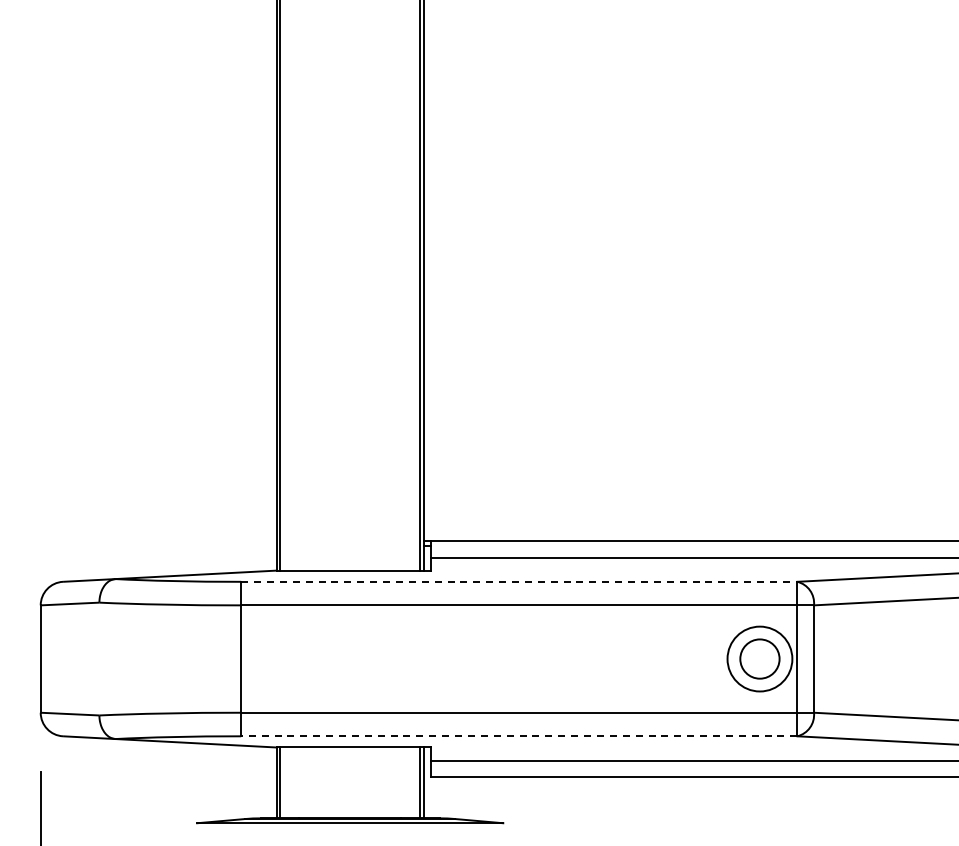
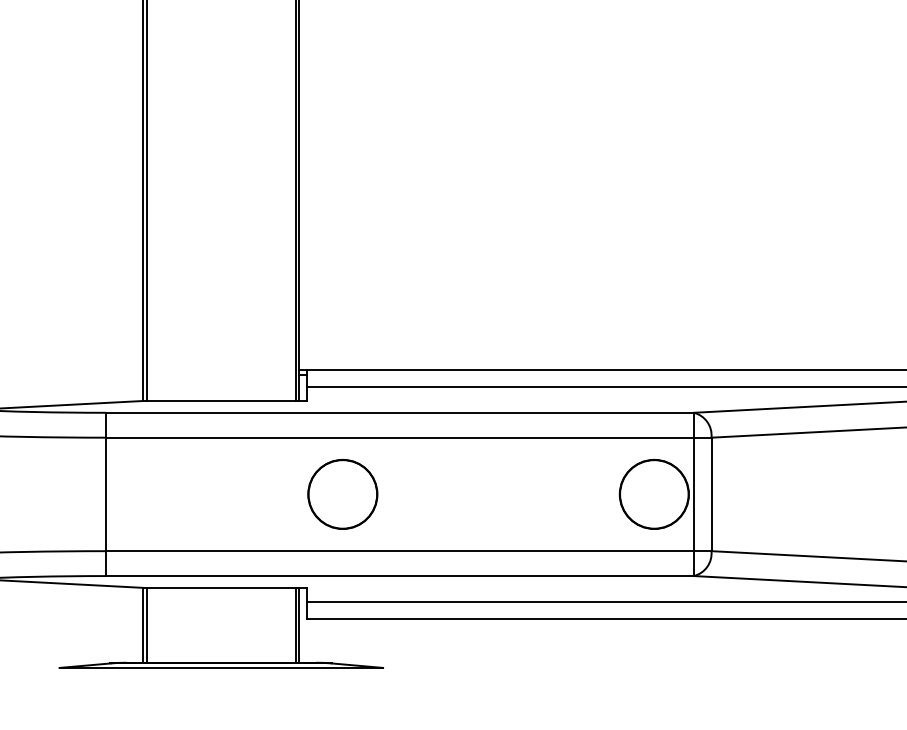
line: (519, 581) -> (400, 412), dashed -> solid
circle: (464, 658) -> (342, 493), added
circle: (759, 658) -> (653, 493), size x1.67
line: (518, 736) -> (399, 576), dashed -> solid

